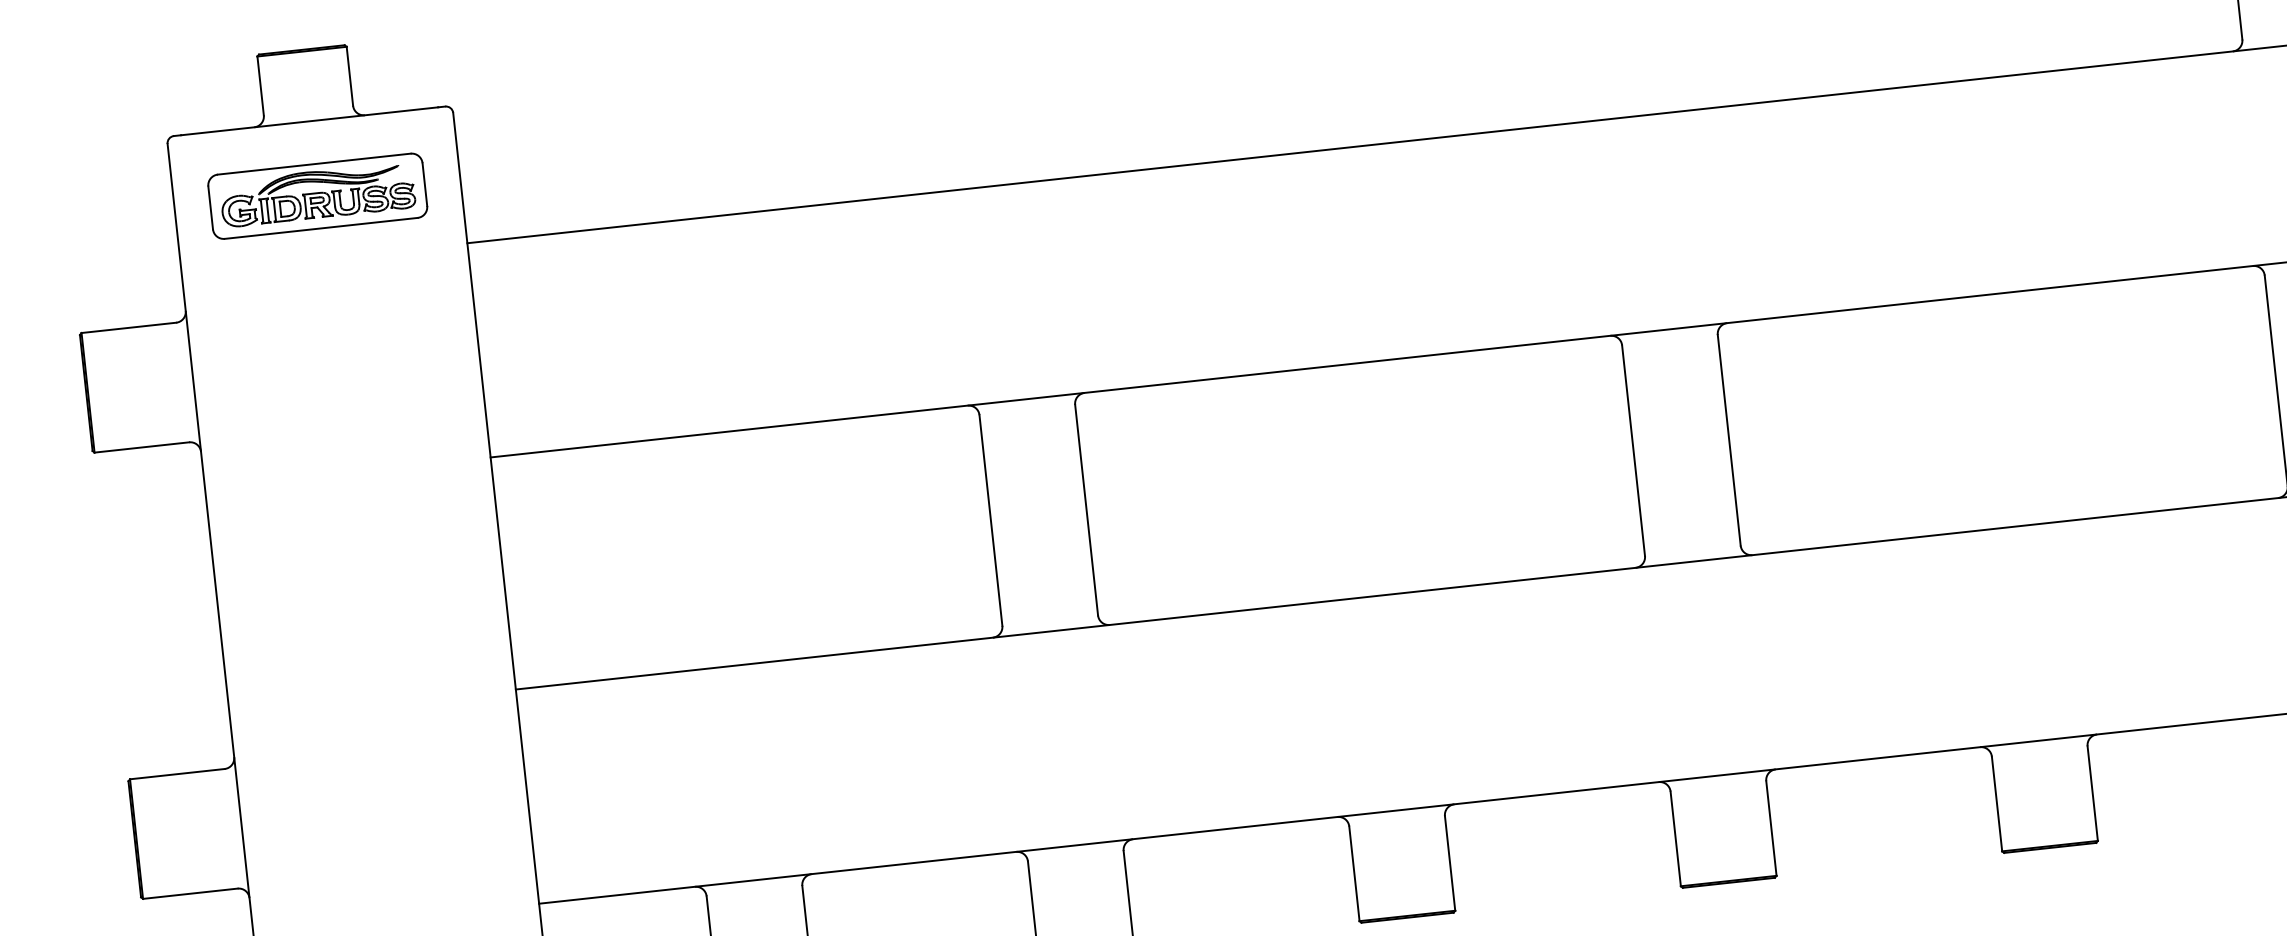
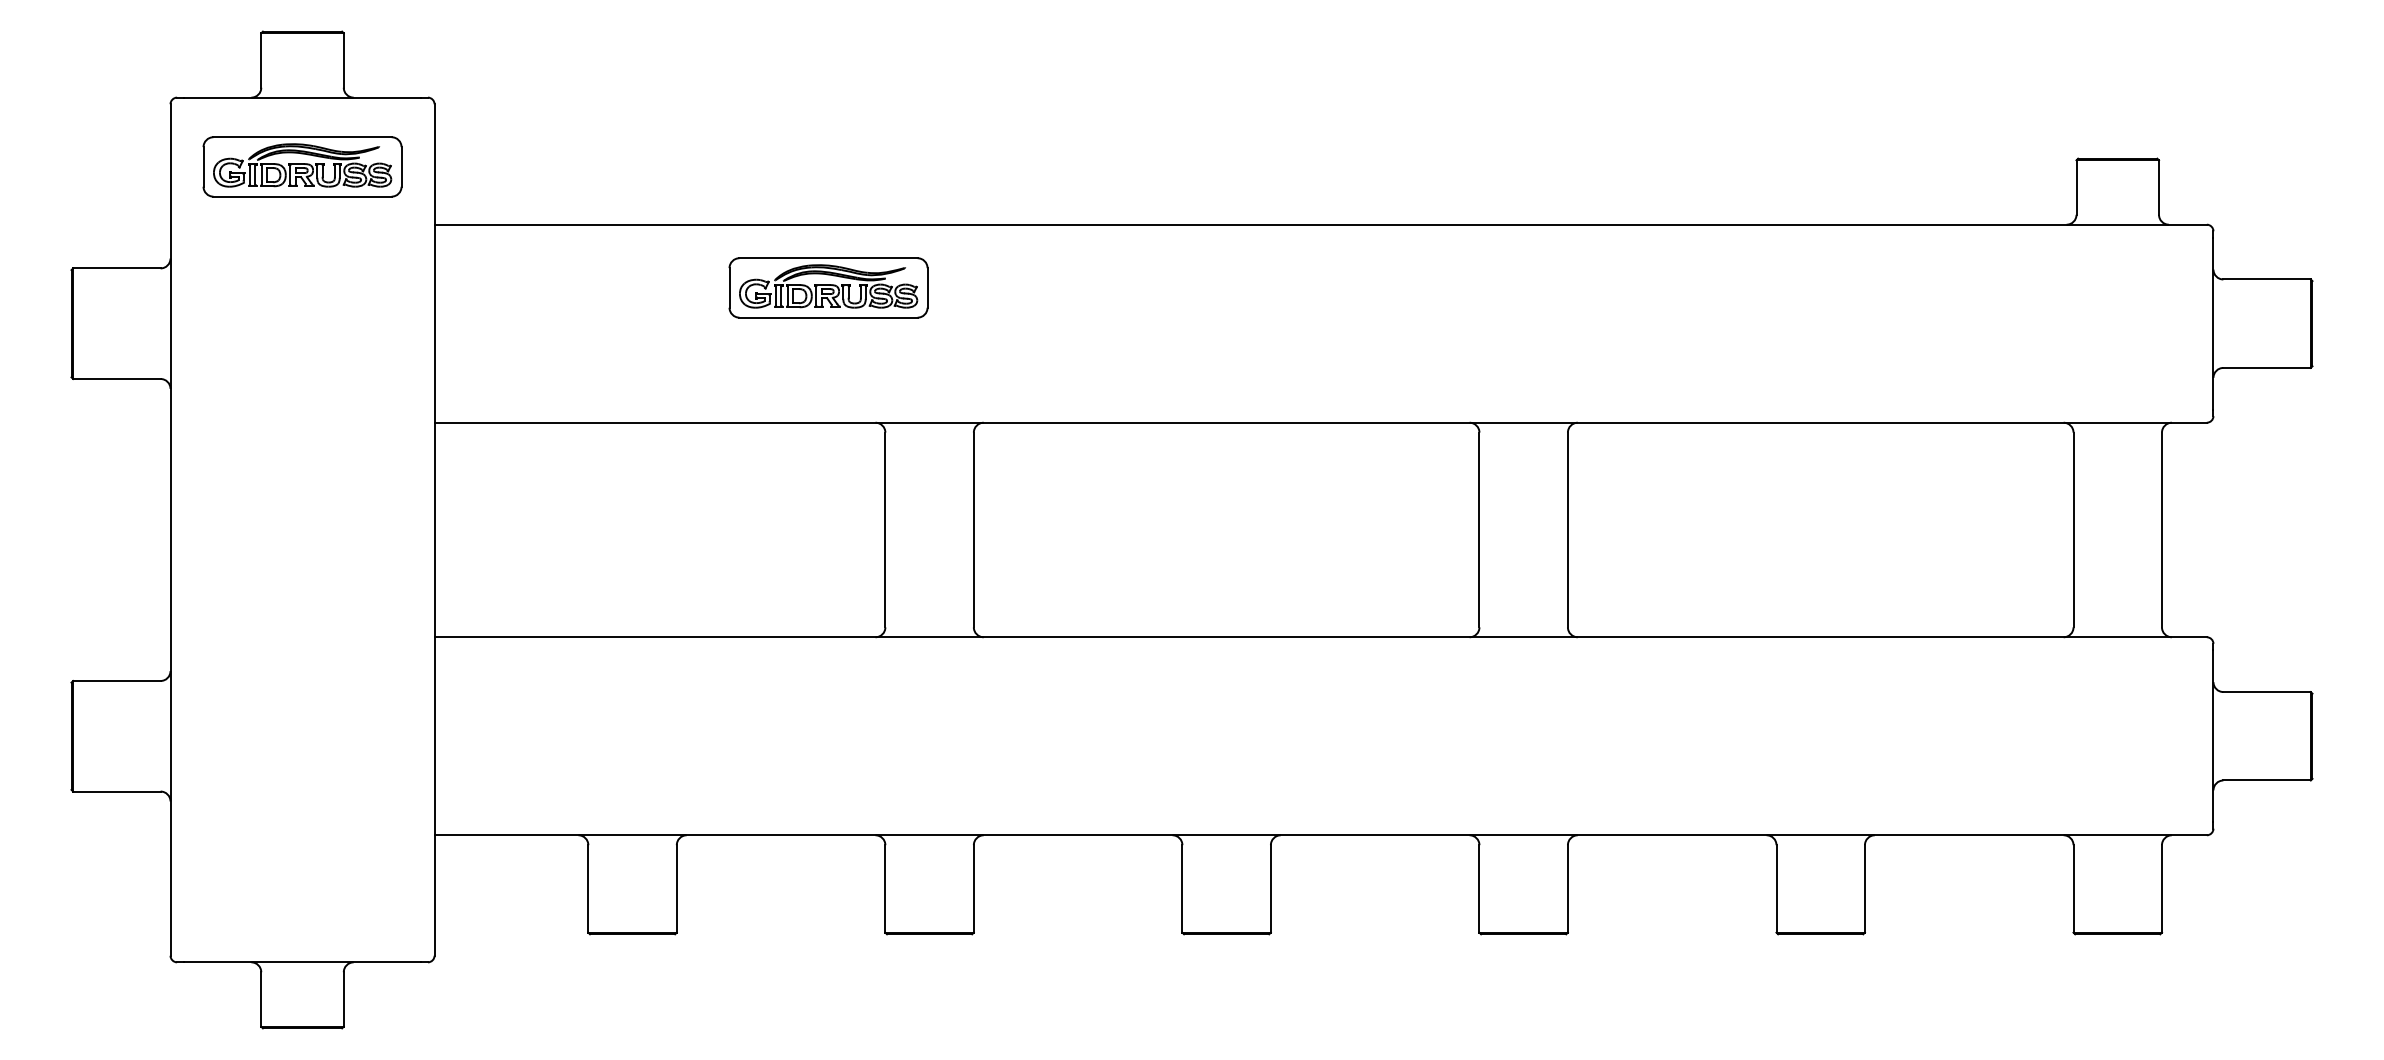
part: (900, 264) -> (828, 287), added

